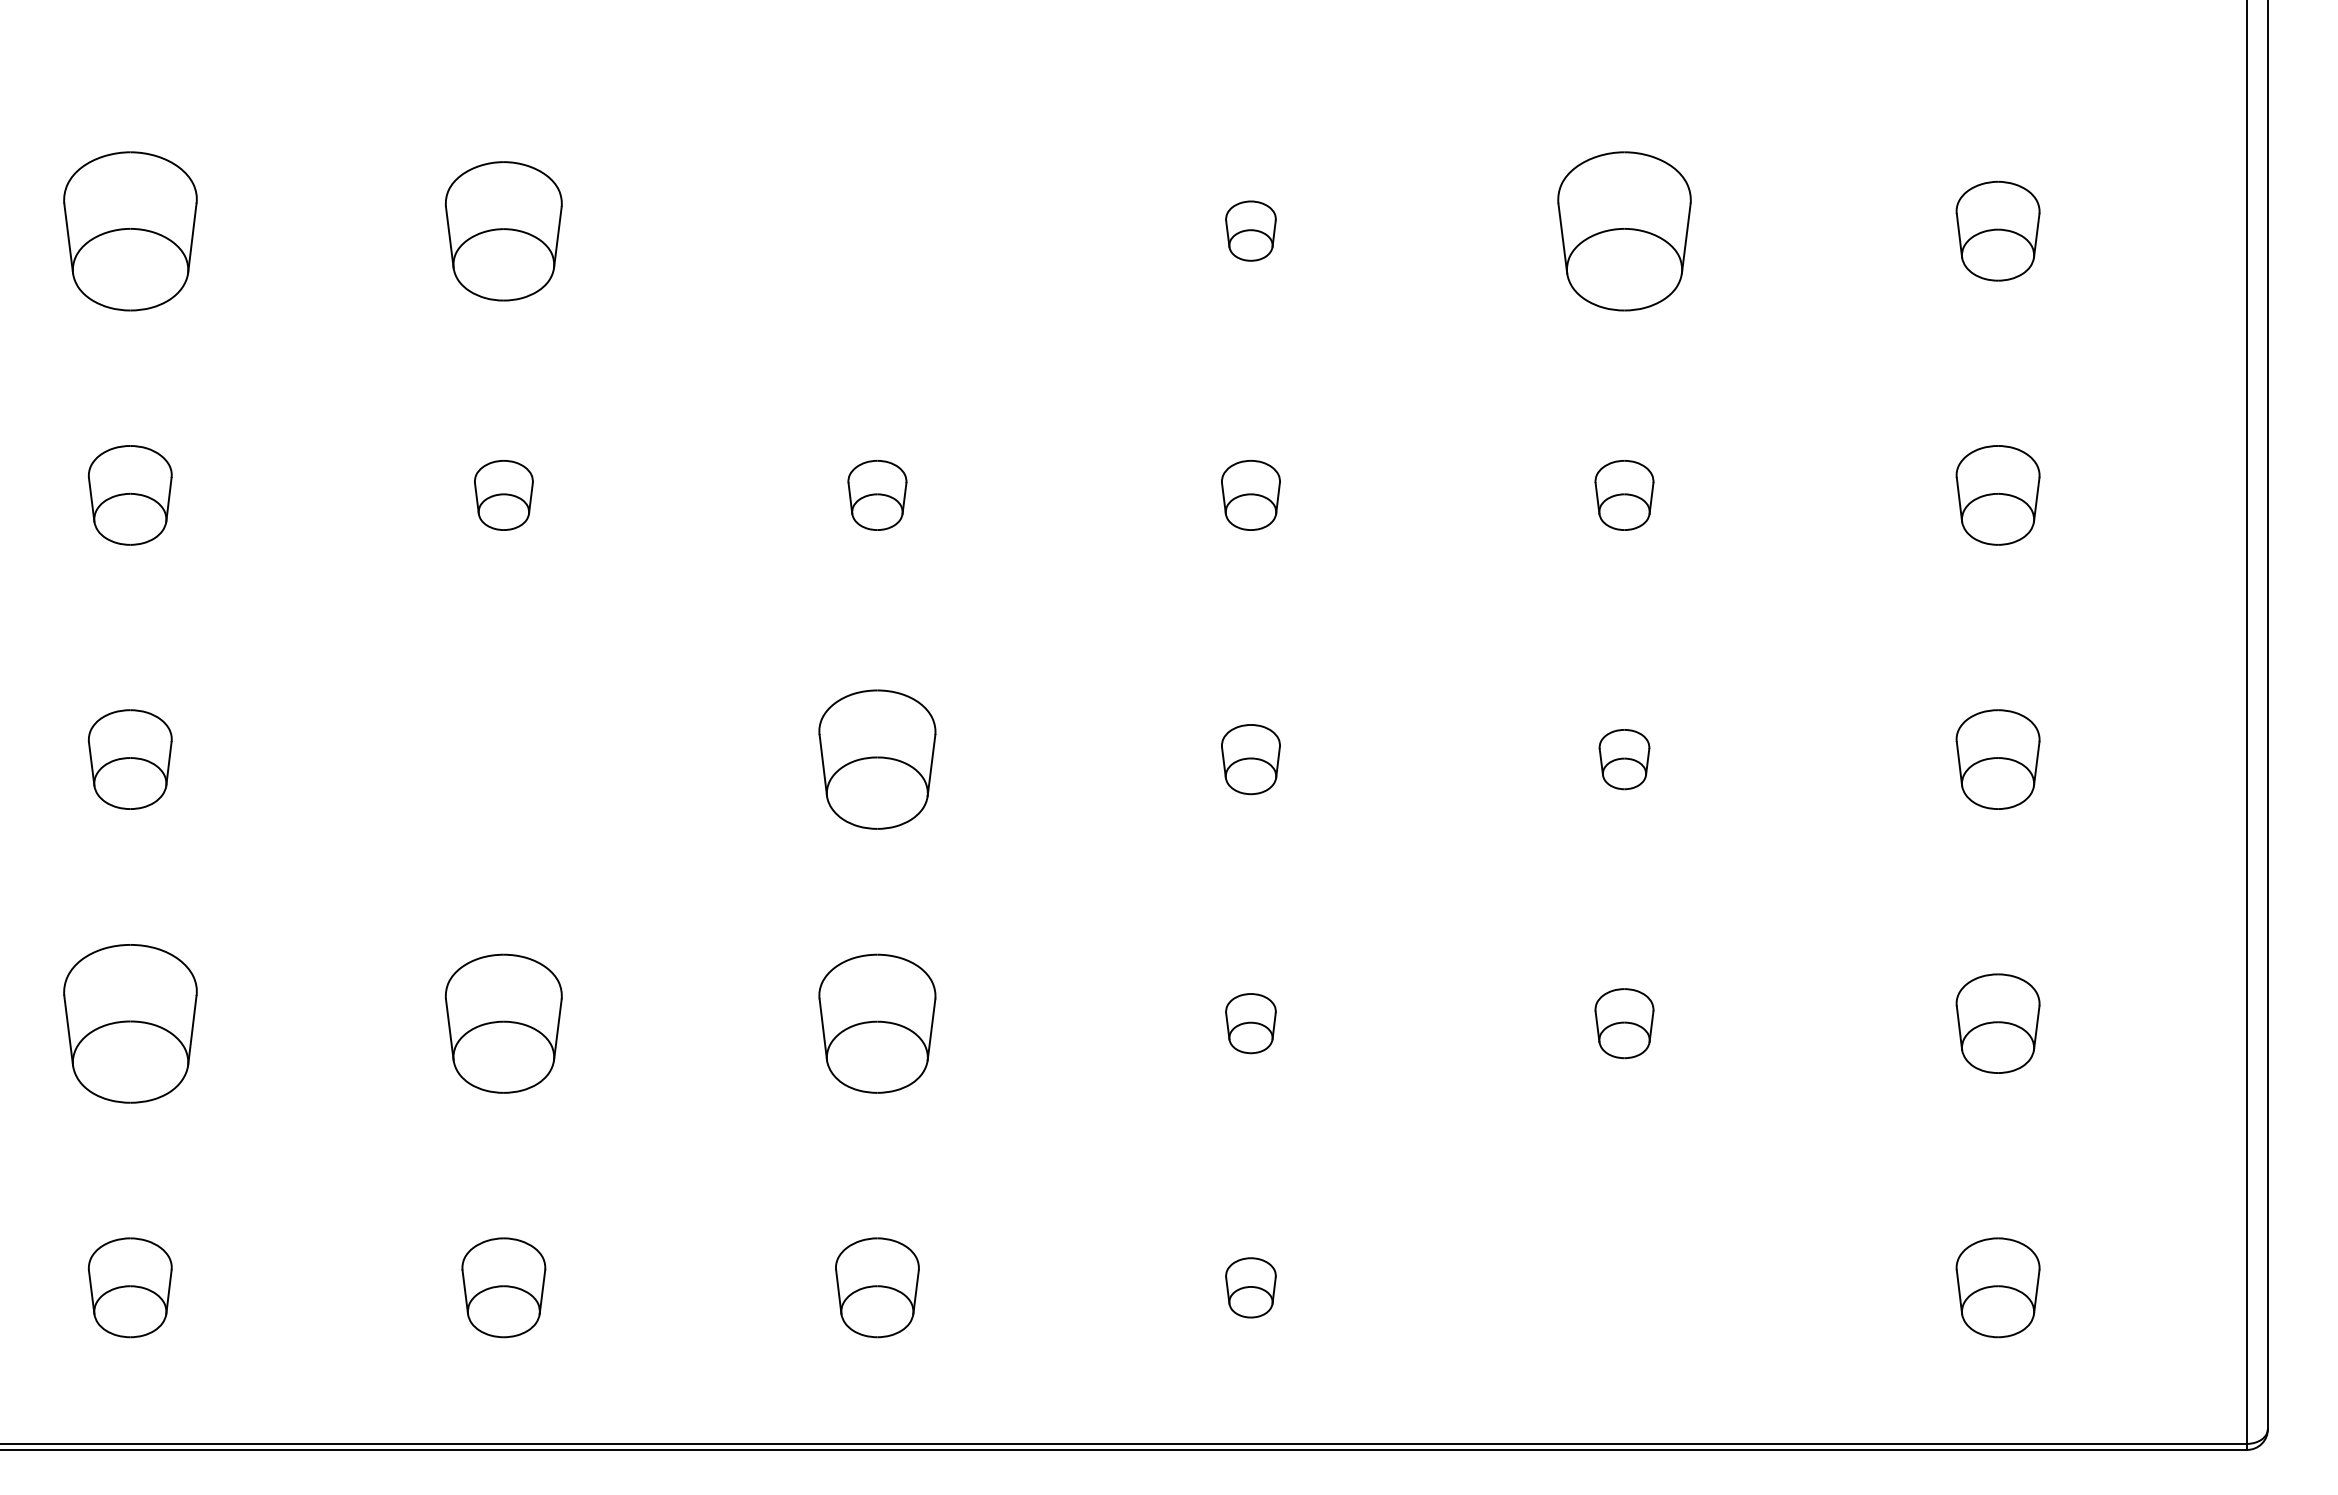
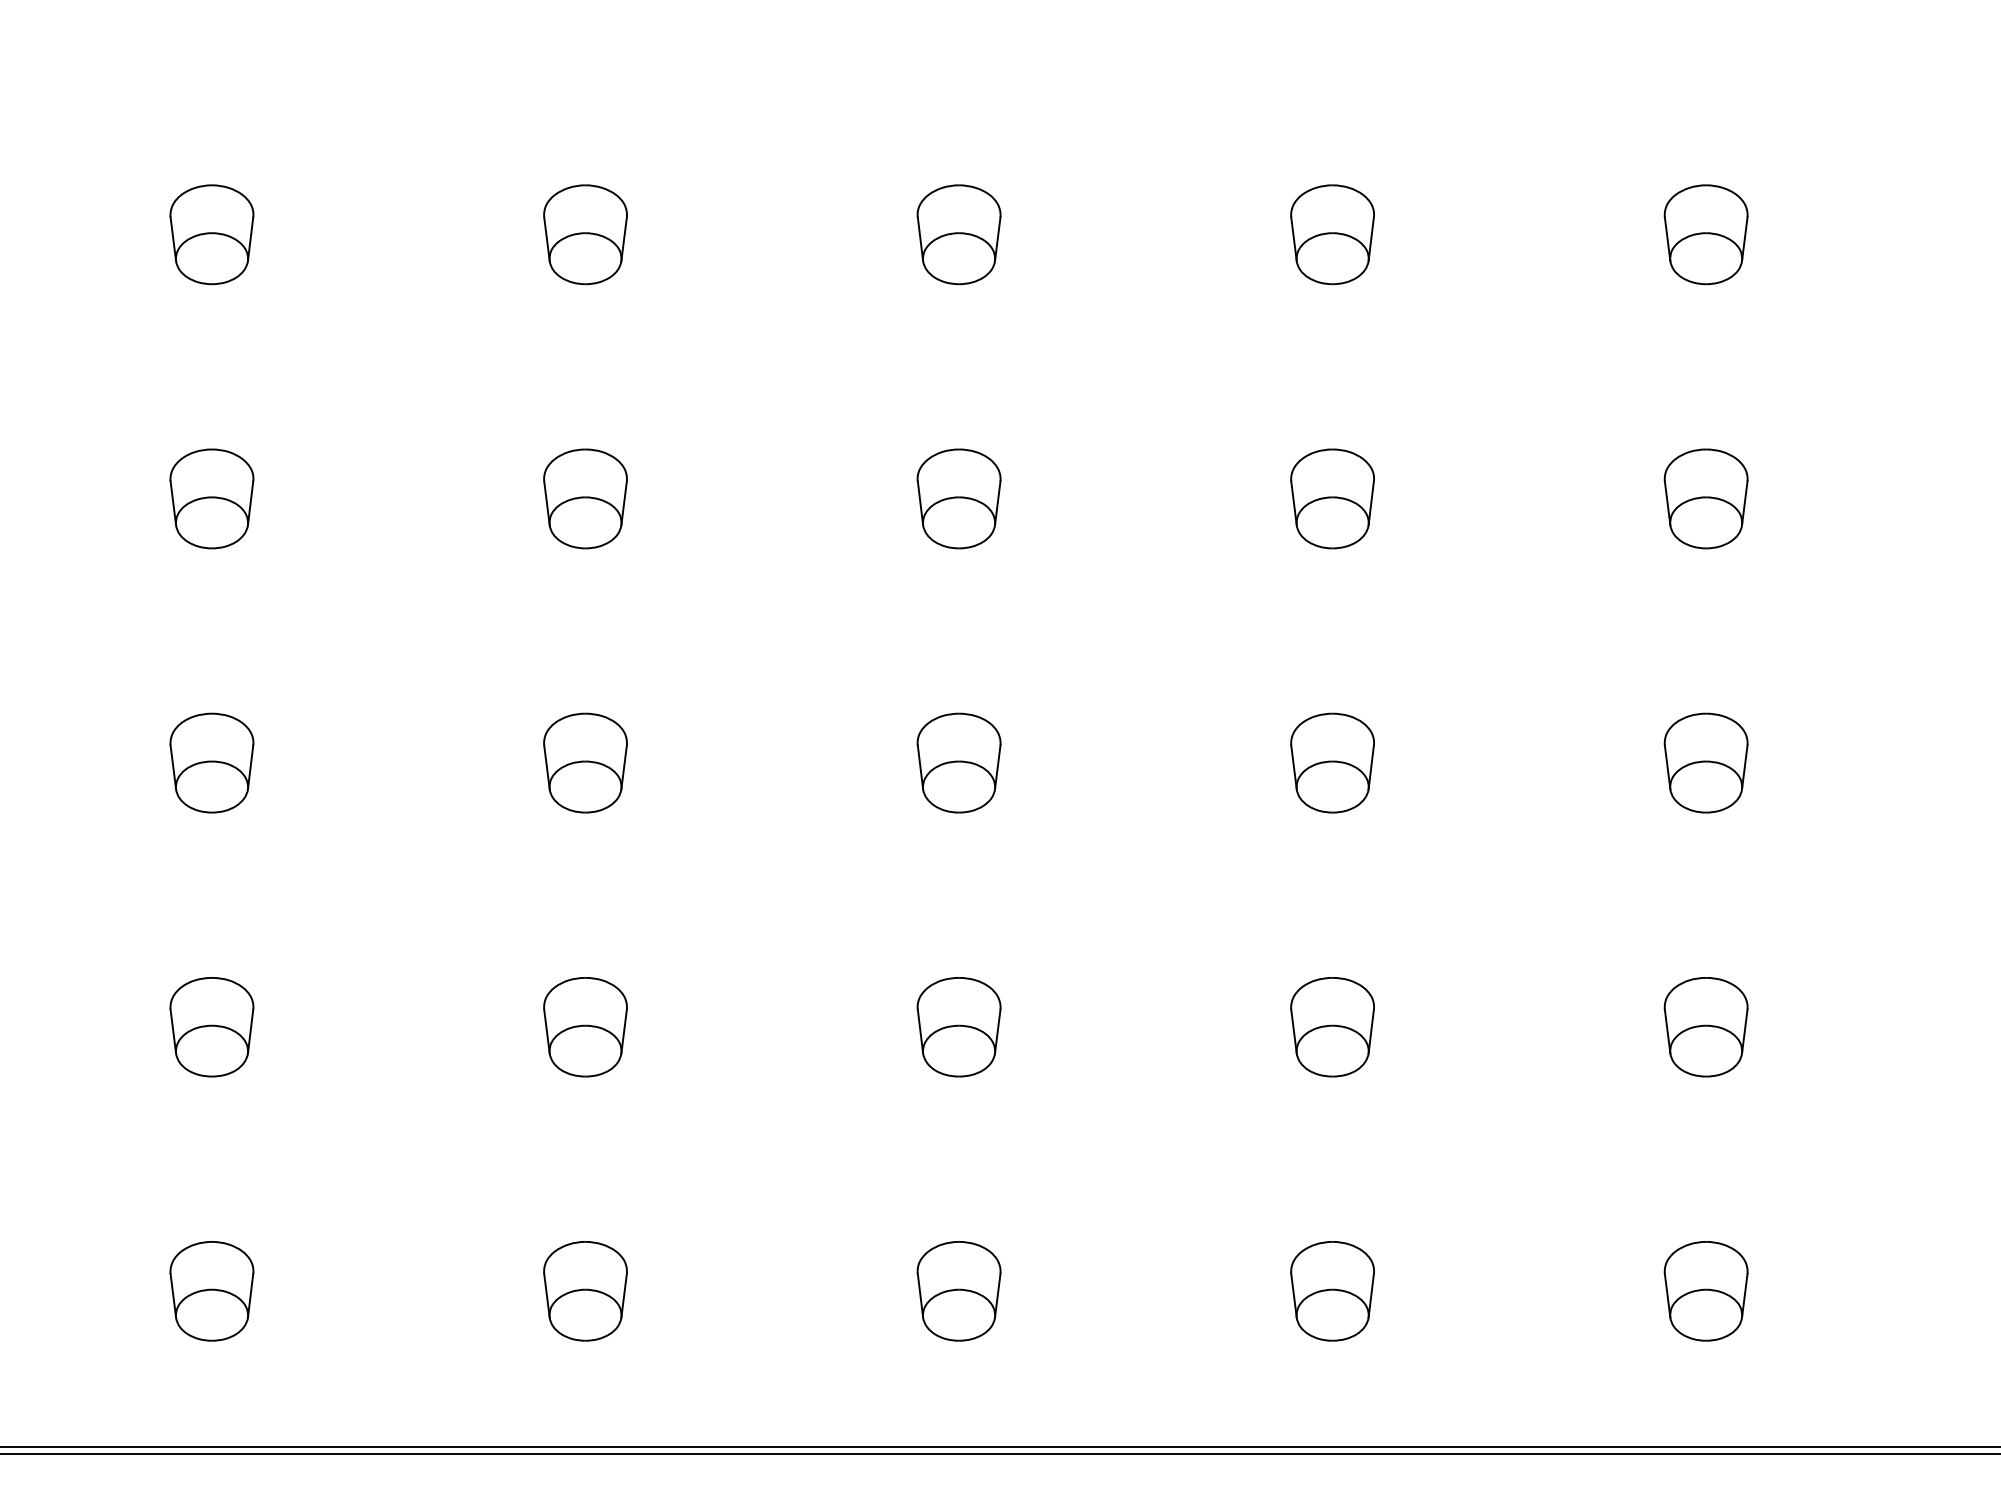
part: (129, 230) -> (211, 234), size x0.62
part: (503, 230) -> (585, 234), size x0.71
part: (877, 230) -> (959, 234), added
part: (1250, 230) -> (1332, 234), size x1.67
part: (1624, 230) -> (1706, 234), size x0.62
part: (503, 495) -> (585, 499), size x1.43
part: (877, 495) -> (959, 499), size x1.43
part: (1250, 495) -> (1332, 499), size x1.43
part: (1624, 495) -> (1706, 499), size x1.43
part: (503, 759) -> (585, 763), added
part: (877, 759) -> (959, 763), size x0.71
part: (1250, 759) -> (1332, 763), size x1.43
part: (1624, 759) -> (1706, 763), size x1.67
part: (129, 1023) -> (211, 1027), size x0.62
part: (503, 1023) -> (585, 1027), size x0.71
part: (877, 1023) -> (959, 1027), size x0.71
part: (1250, 1023) -> (1332, 1027), size x1.67
part: (1624, 1023) -> (1706, 1027), size x1.43
part: (1250, 1287) -> (1332, 1291), size x1.67
part: (1624, 1287) -> (1706, 1291), added

